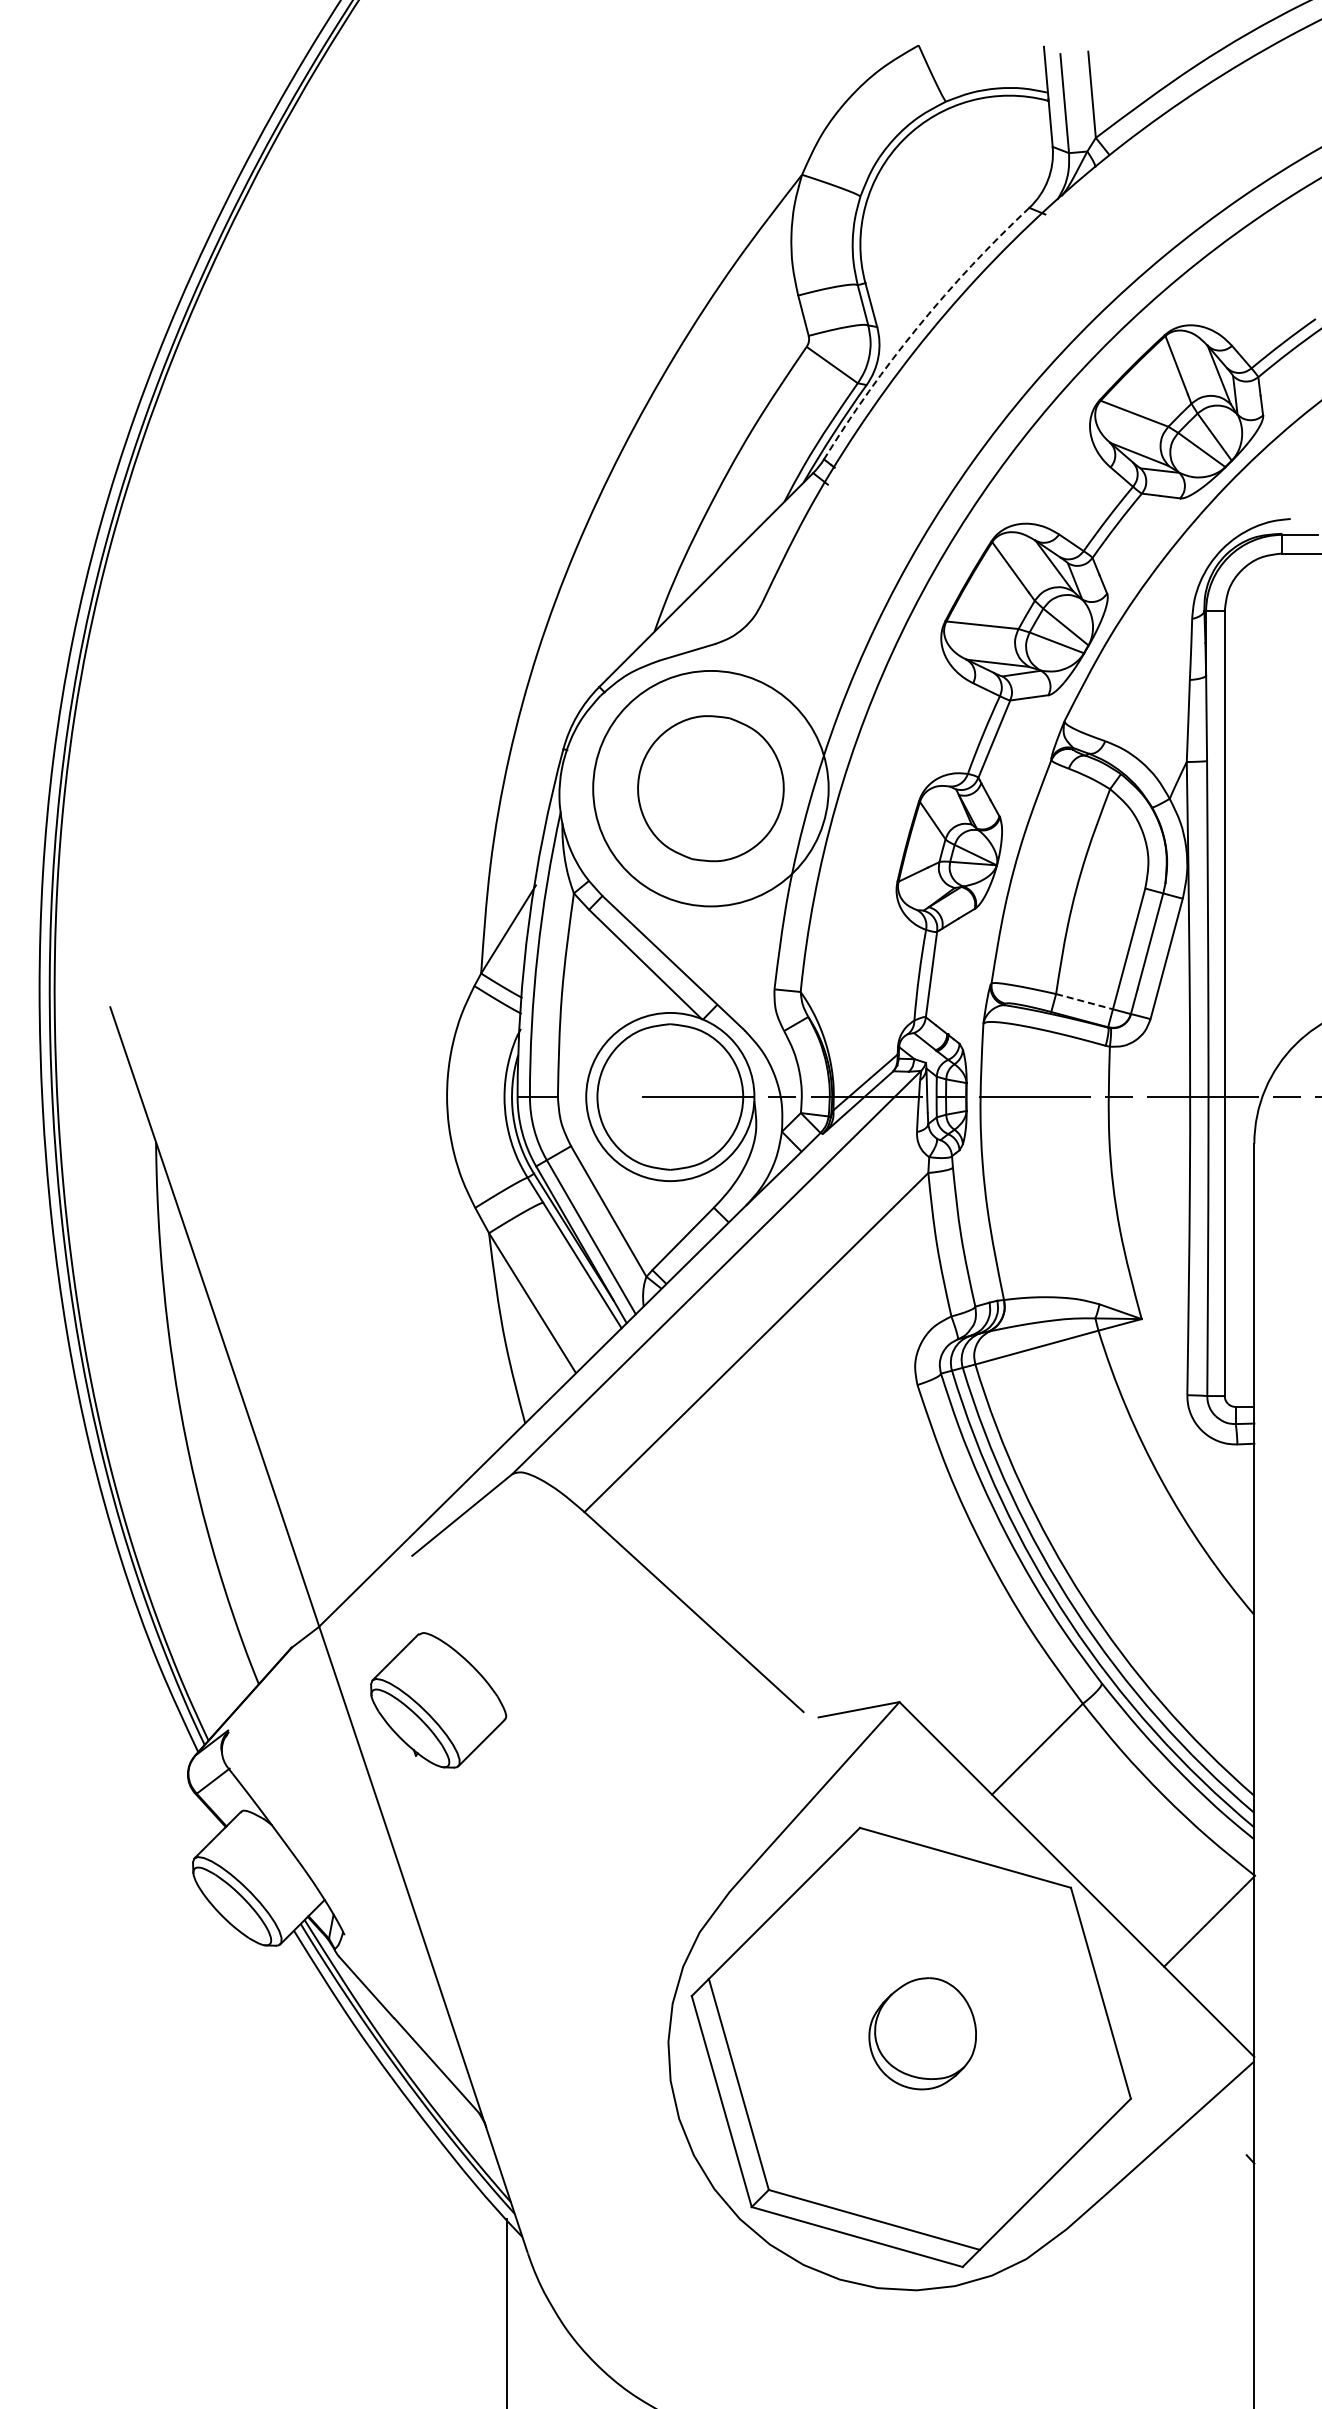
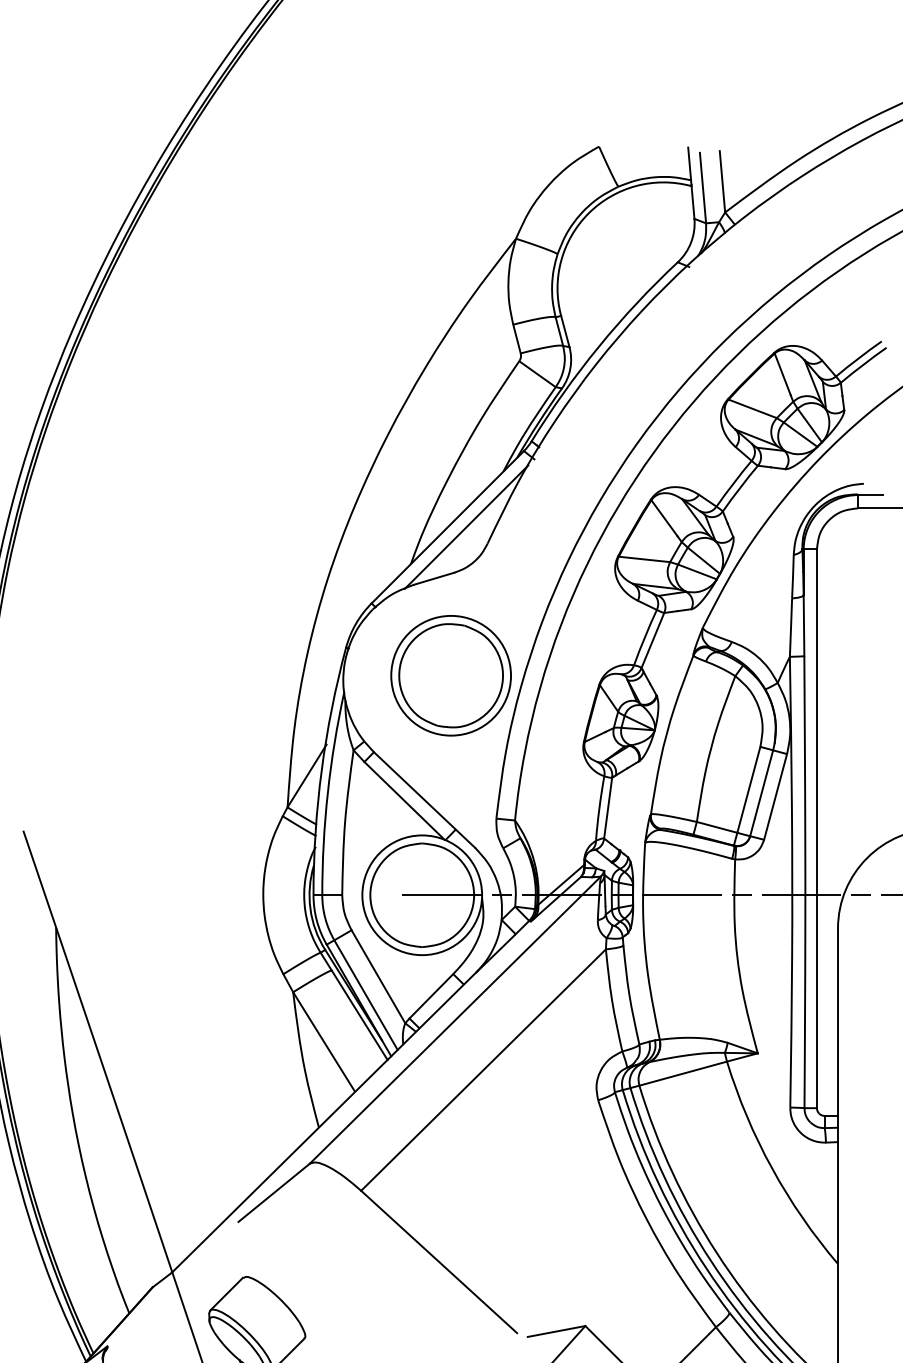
arc: (918, 326) -> (598, 346), dashed -> solid
line: (732, 579) -> (466, 526), added
circle: (710, 788) -> (450, 675), size x0.71
line: (1085, 1001) -> (717, 827), dashed -> solid

